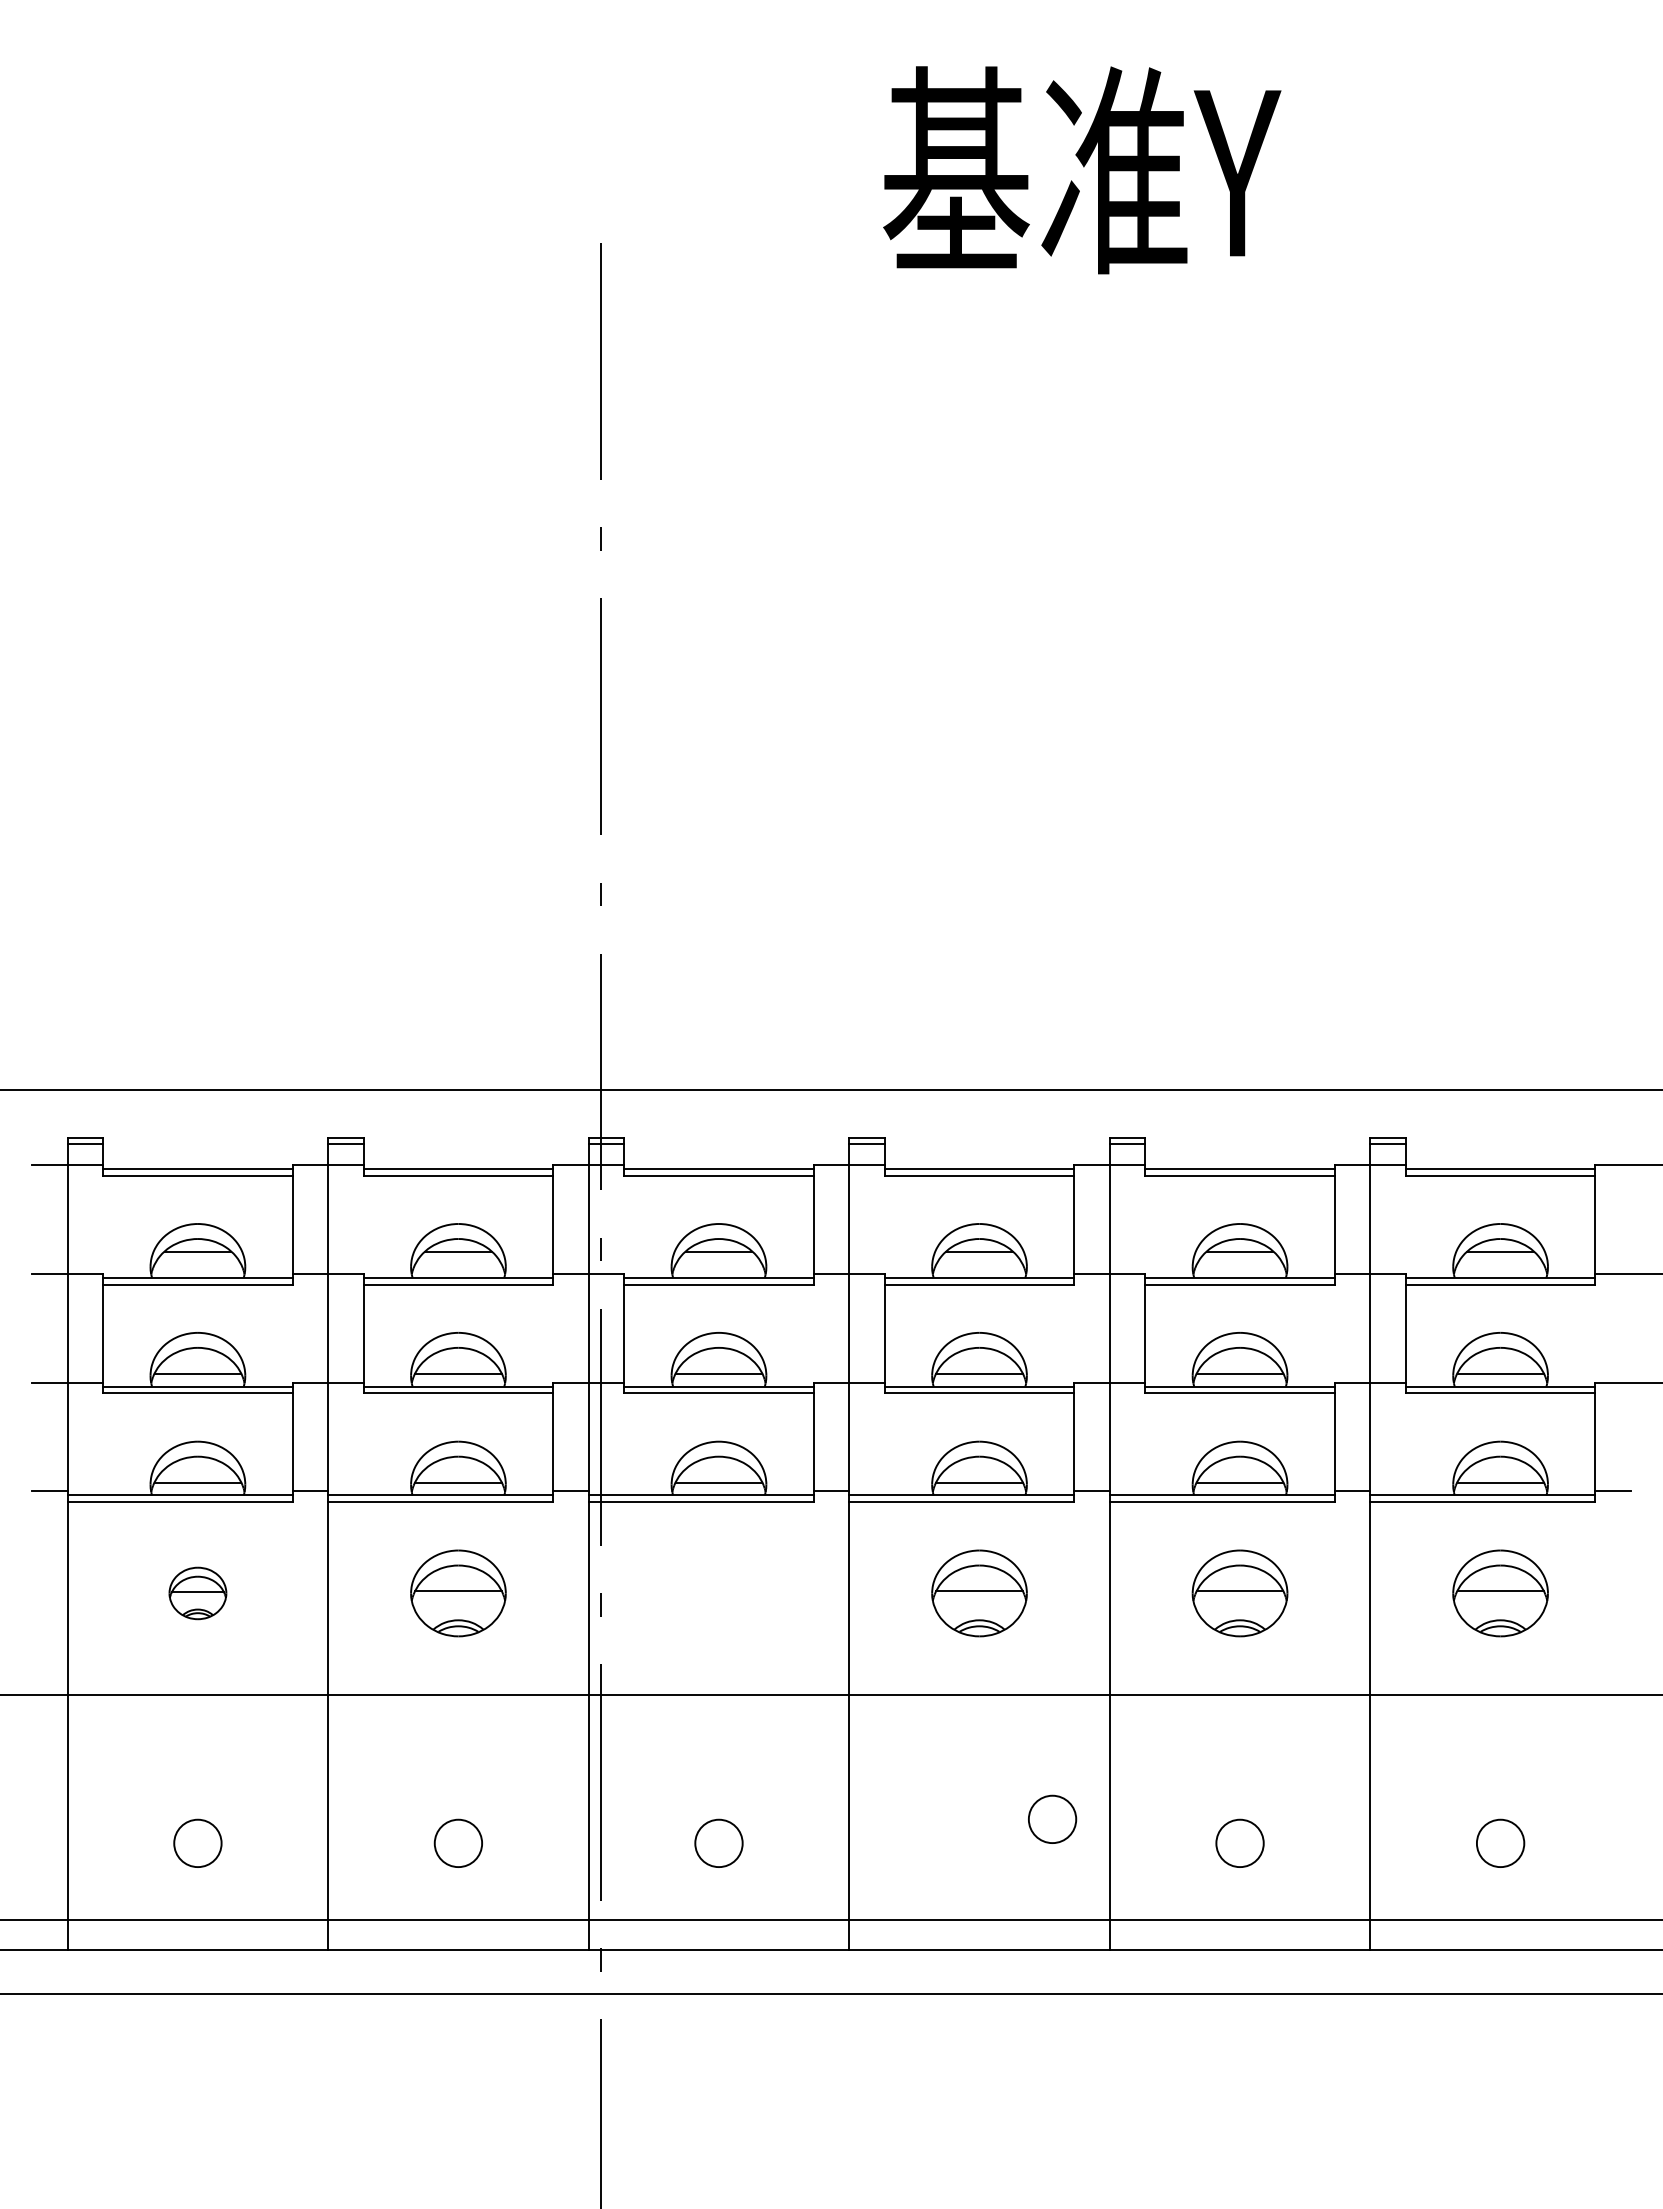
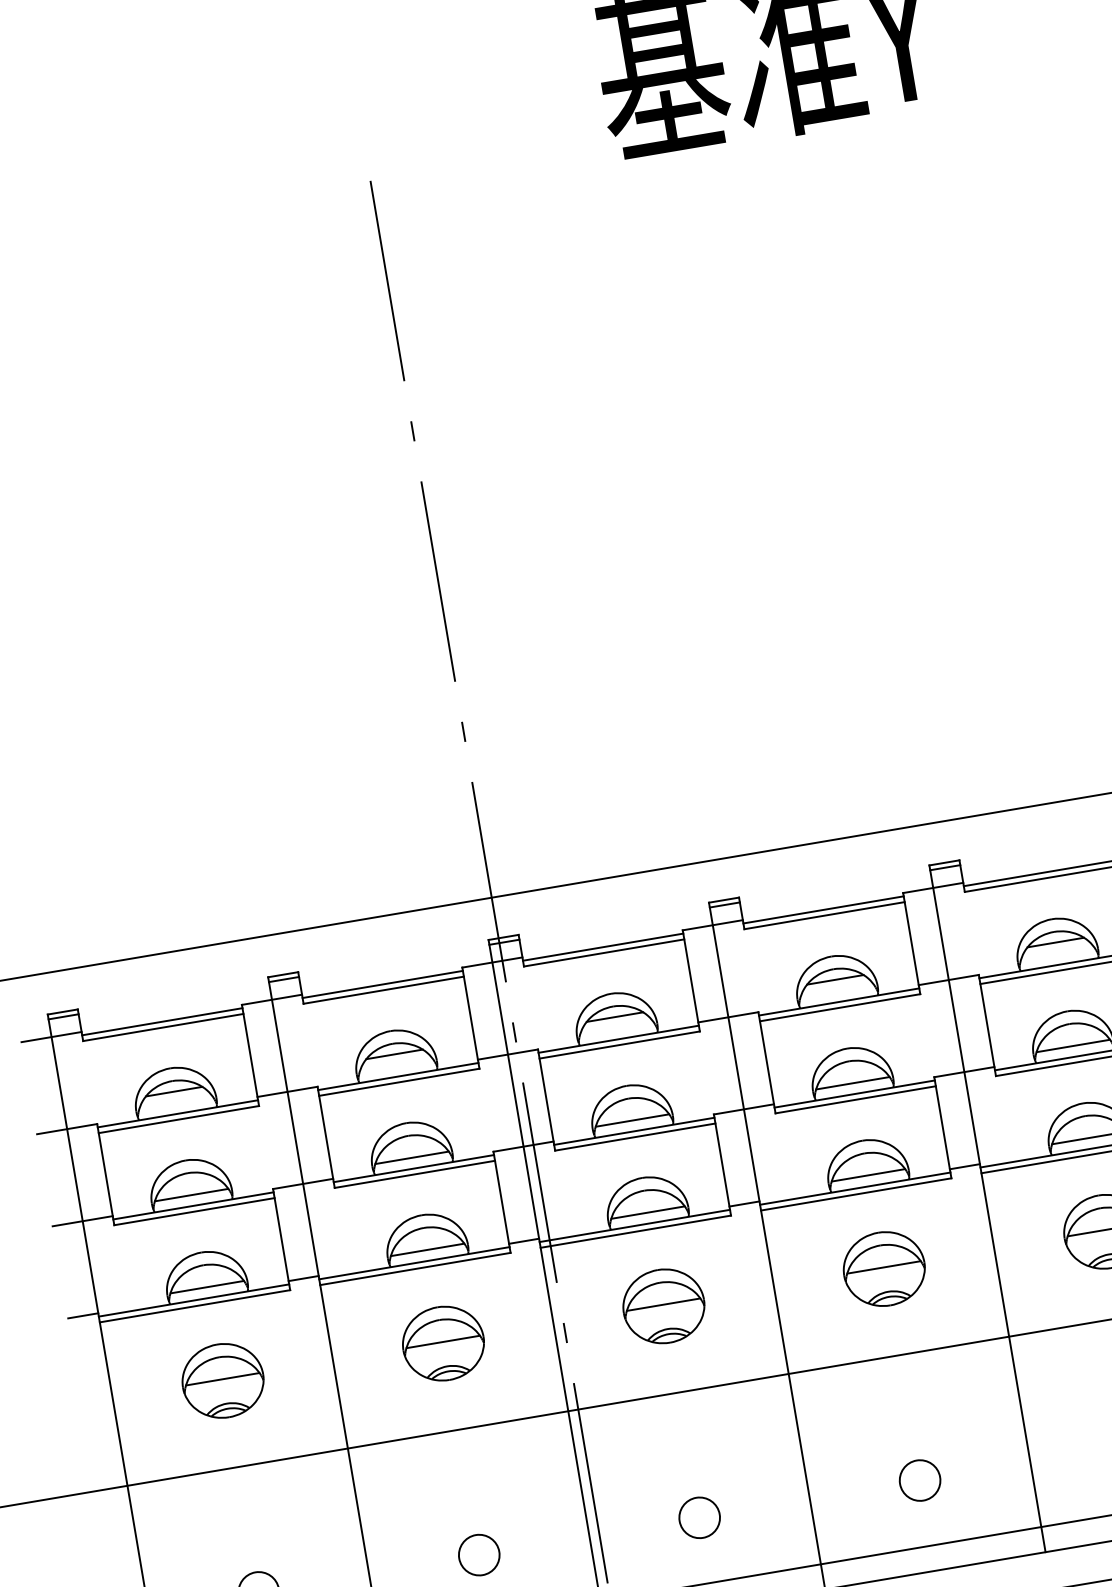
part: (197, 1593) -> (222, 1381), size x1.67
part: (718, 1593) -> (663, 1306), added
circle: (1052, 1818) -> (919, 1479), moved

